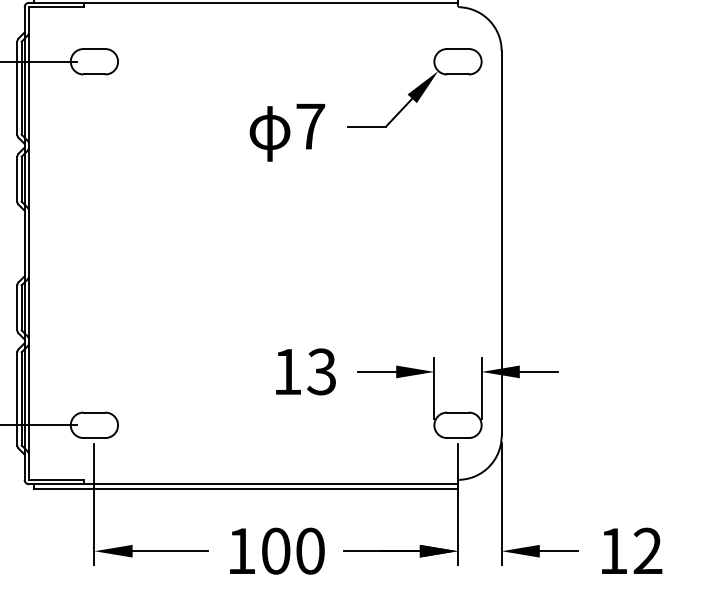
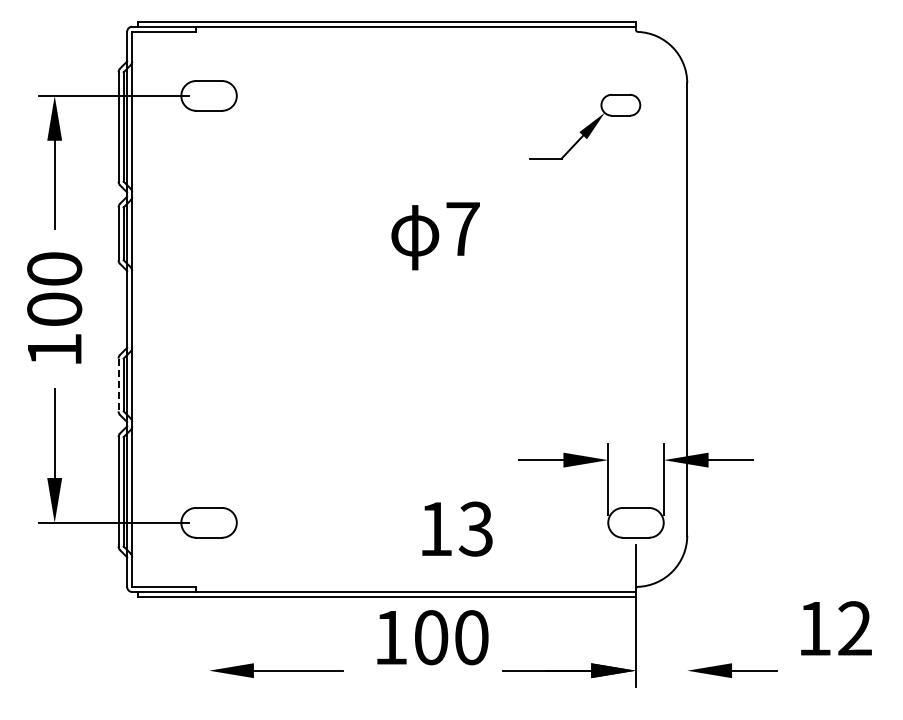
part: (414, 87) -> (585, 126), size x0.7
text: (287, 132) -> (435, 236), moved
line: (17, 308) -> (118, 385), solid -> dashed
text: (305, 371) -> (457, 528), moved
line: (501, 503) -> (687, 614), removed
line: (94, 504) -> (209, 615), removed
text: (277, 551) -> (432, 637), moved
text: (632, 551) -> (836, 628), moved

